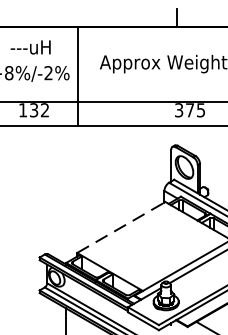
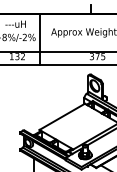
line: (121, 226) -> (62, 116), dashed -> solid

